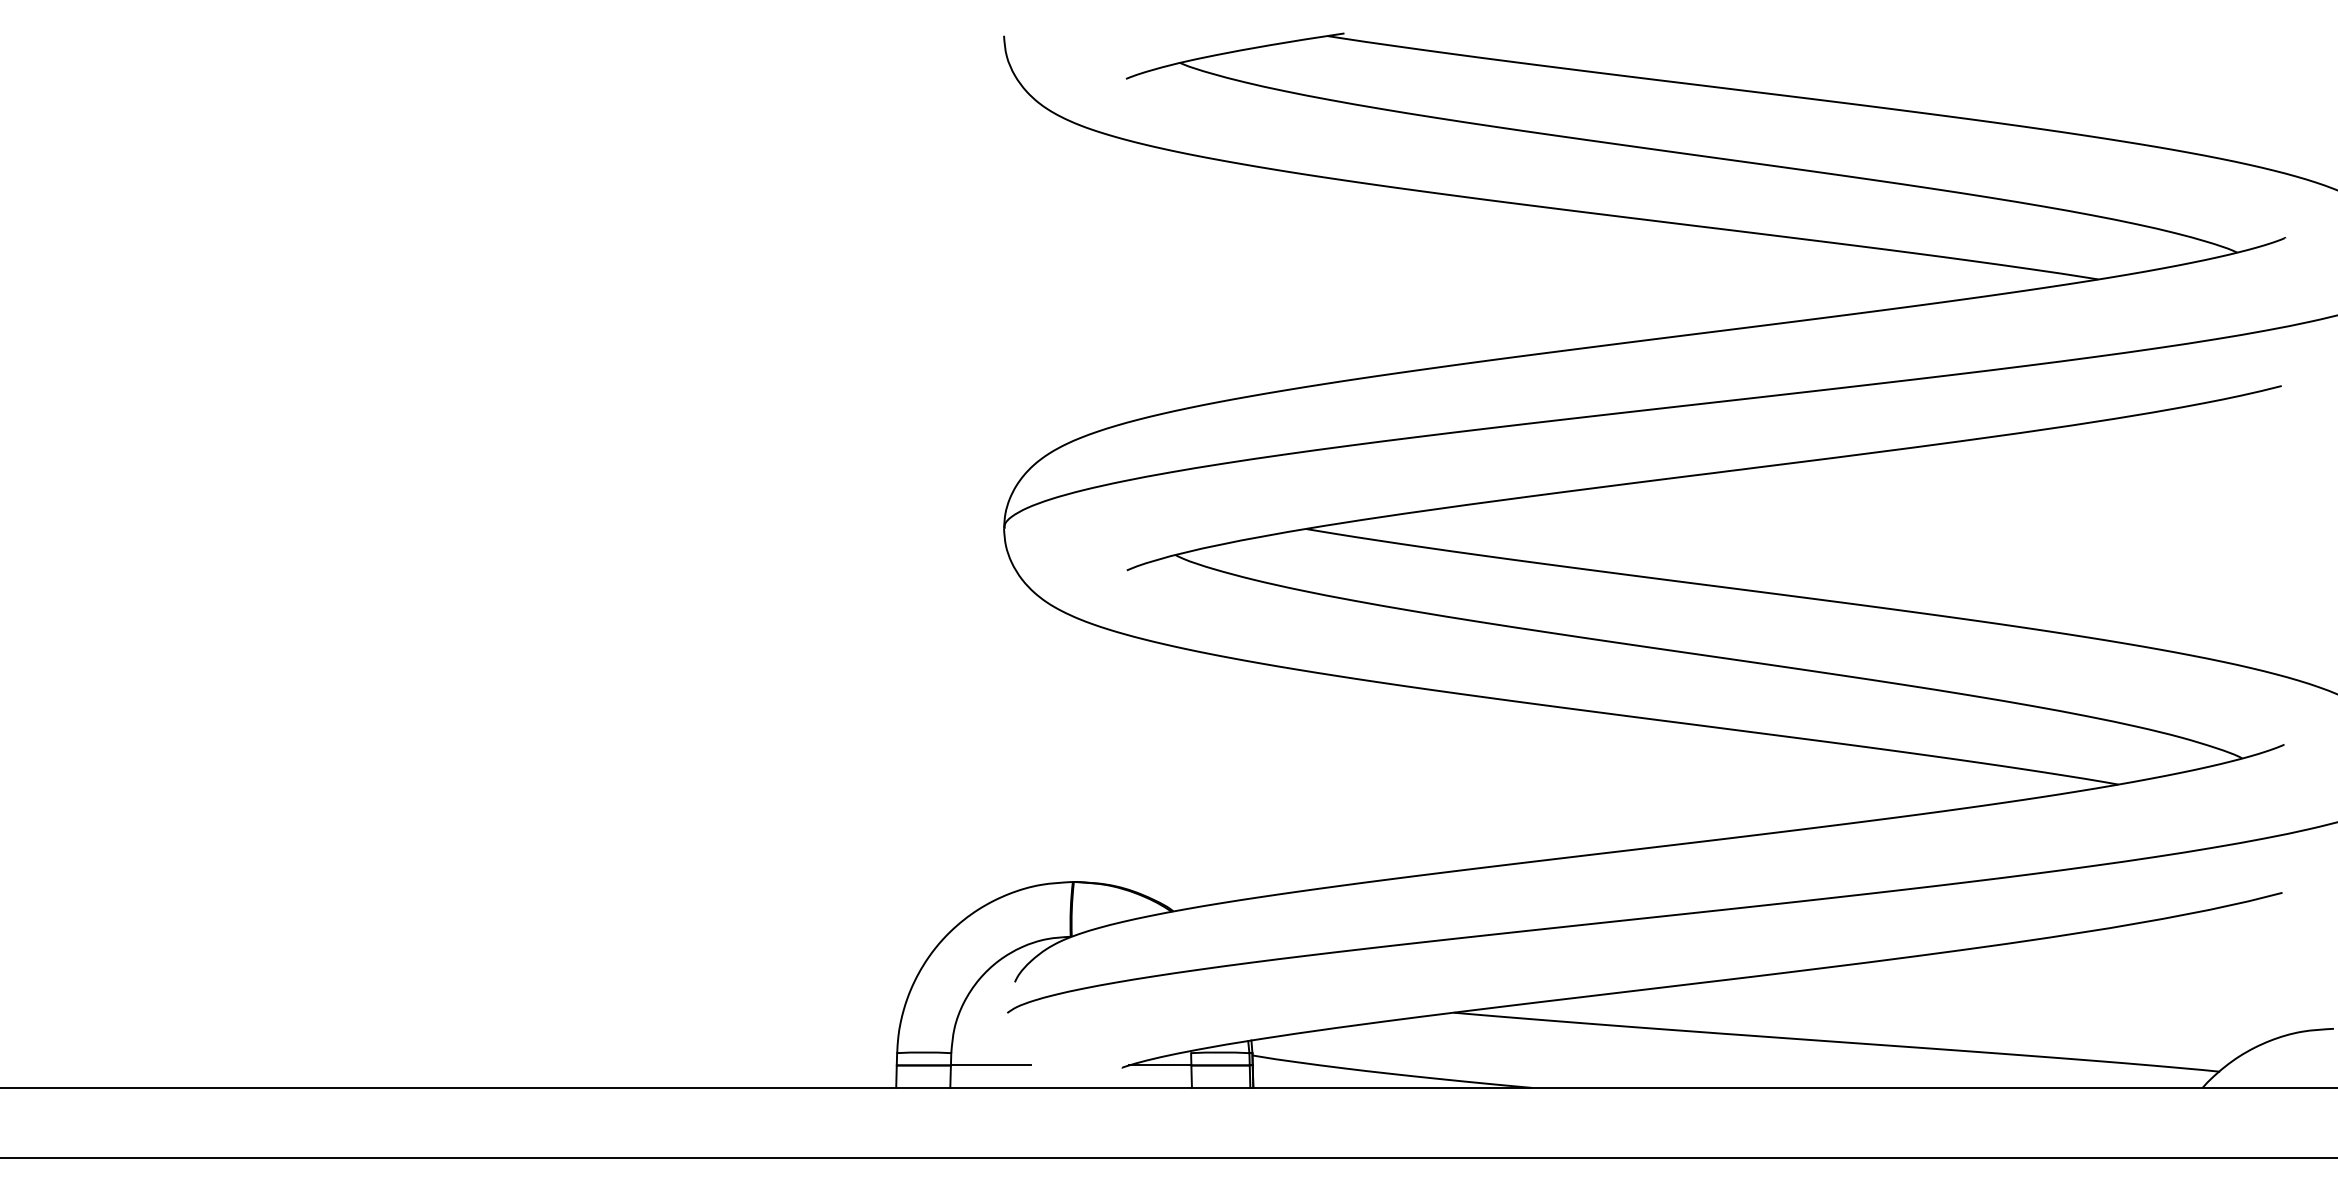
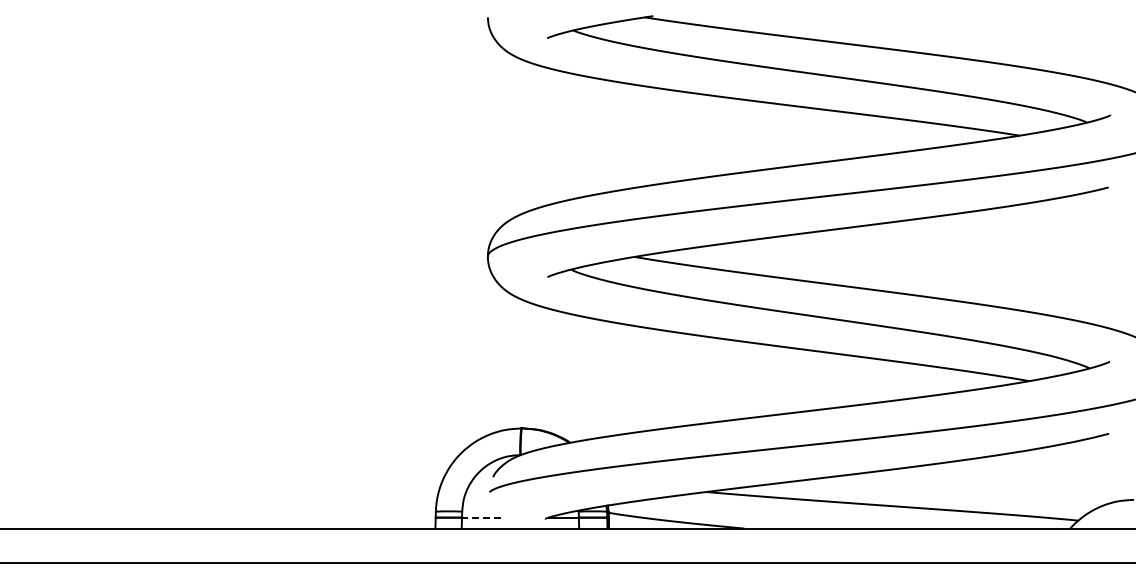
line: (991, 1065) -> (481, 517), solid -> dashed

